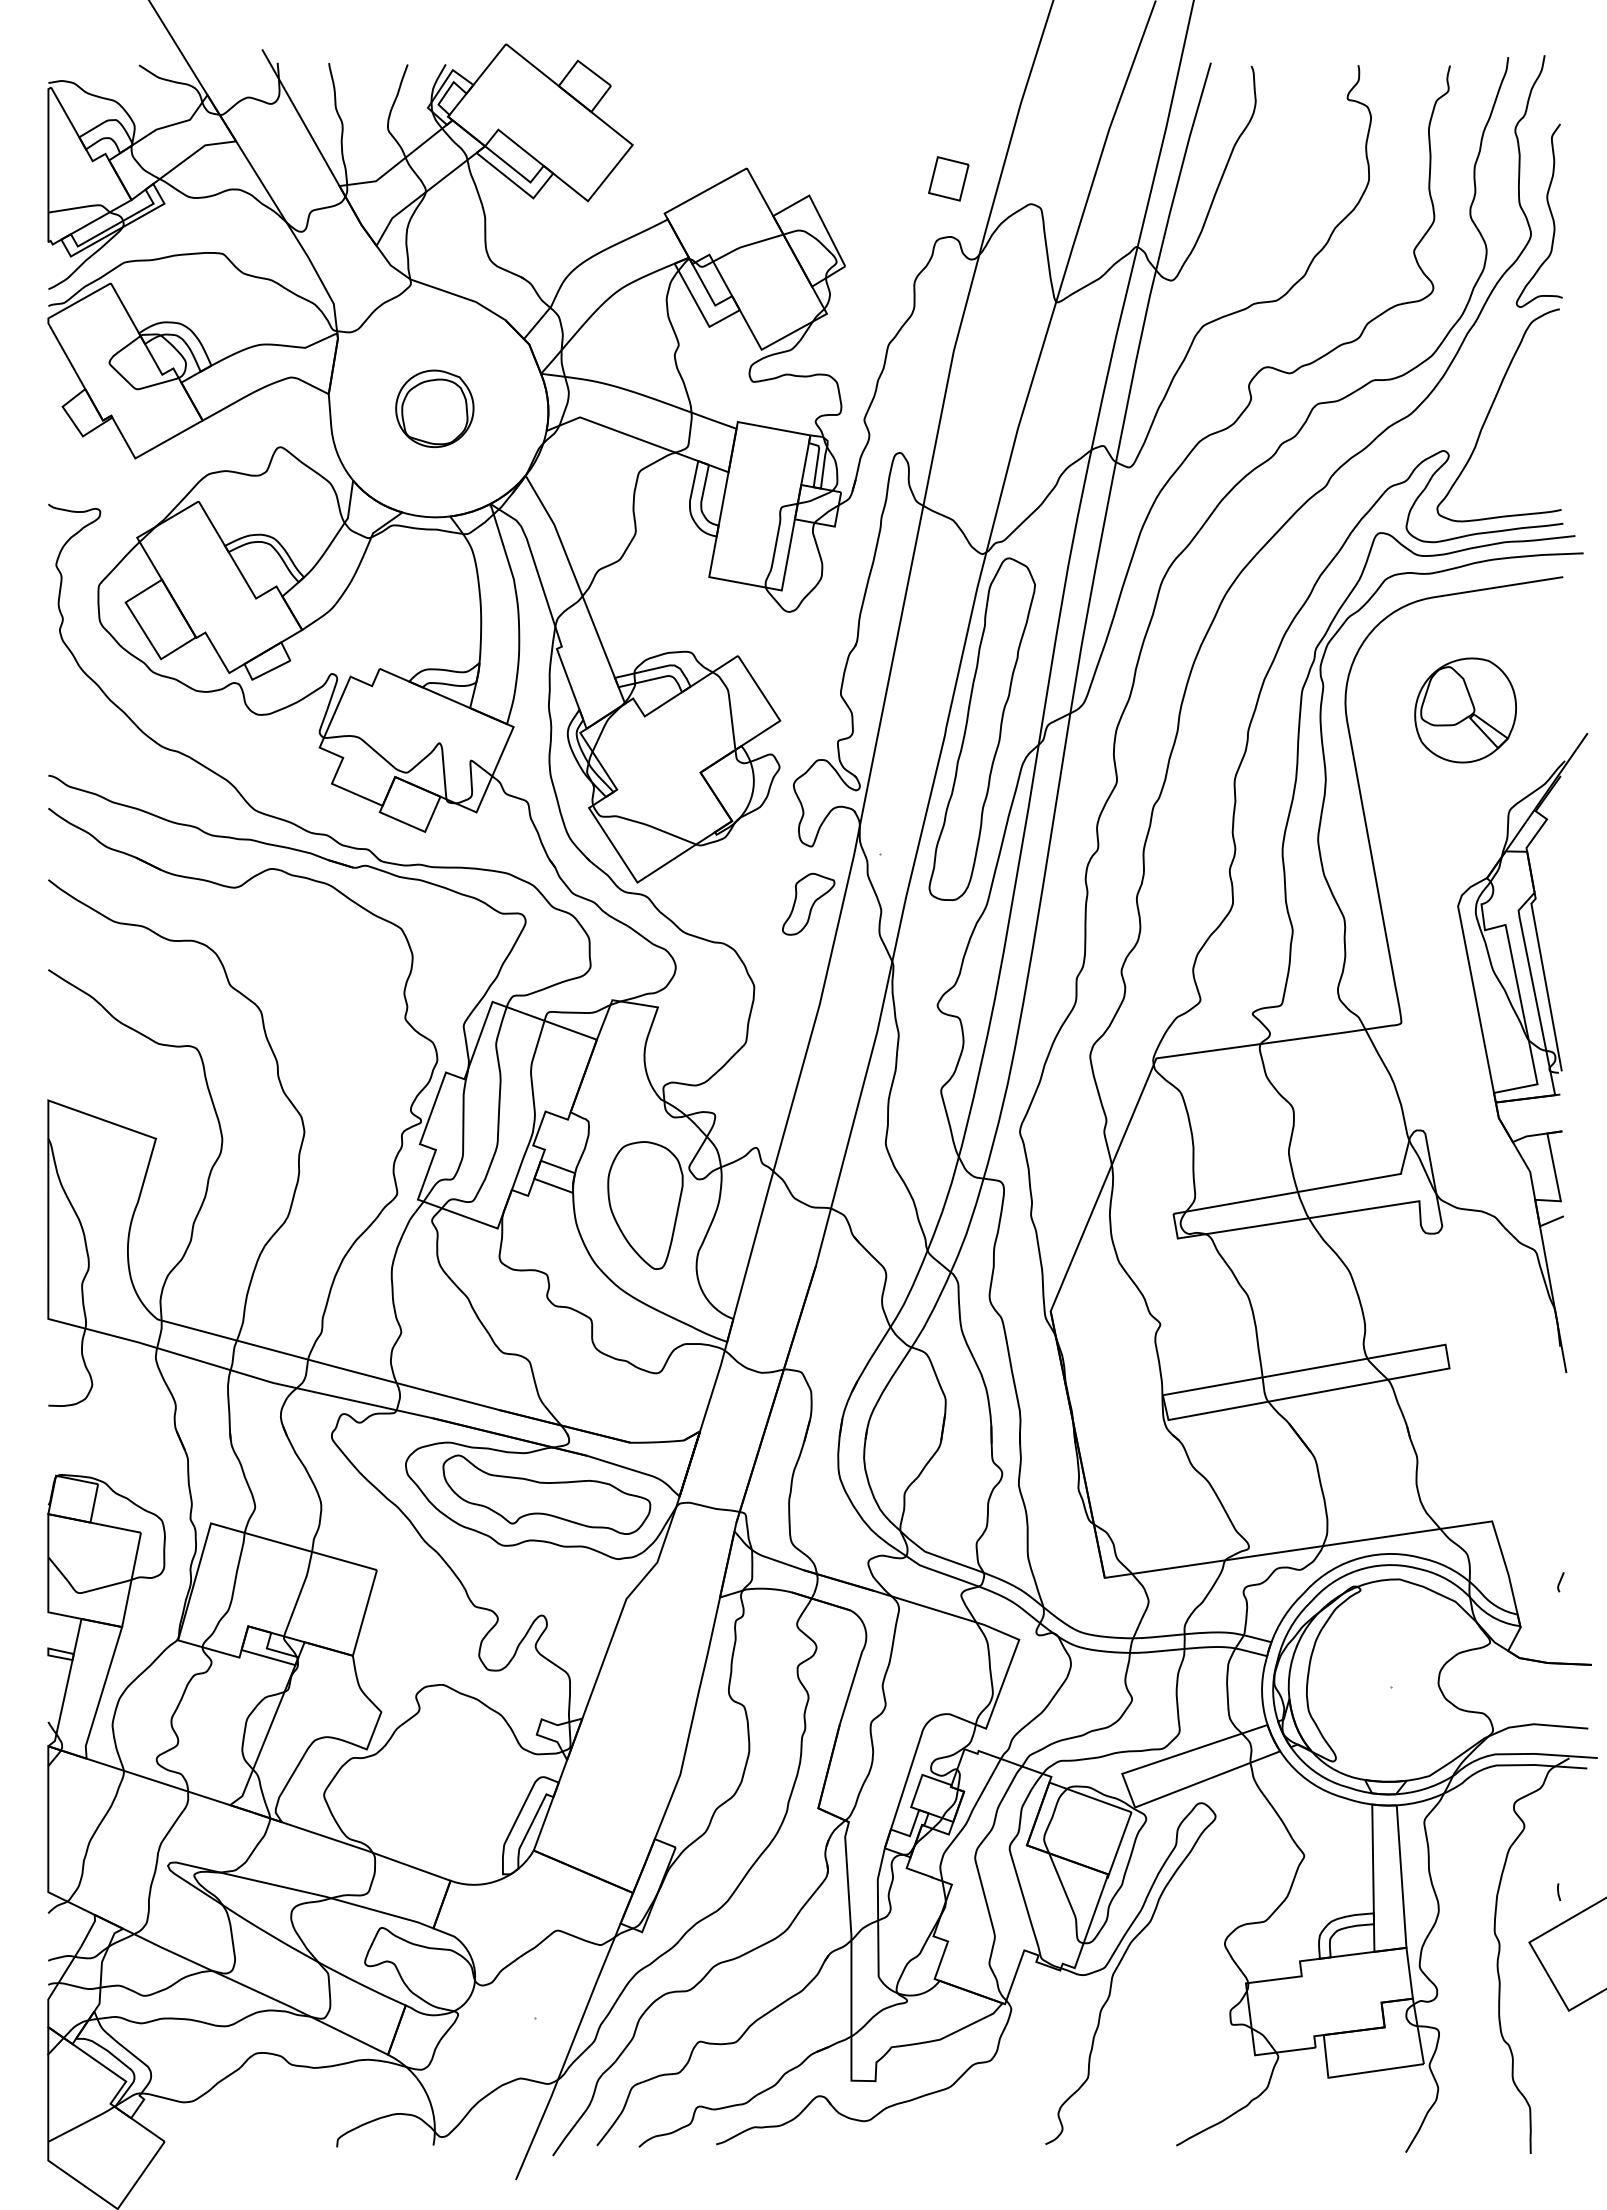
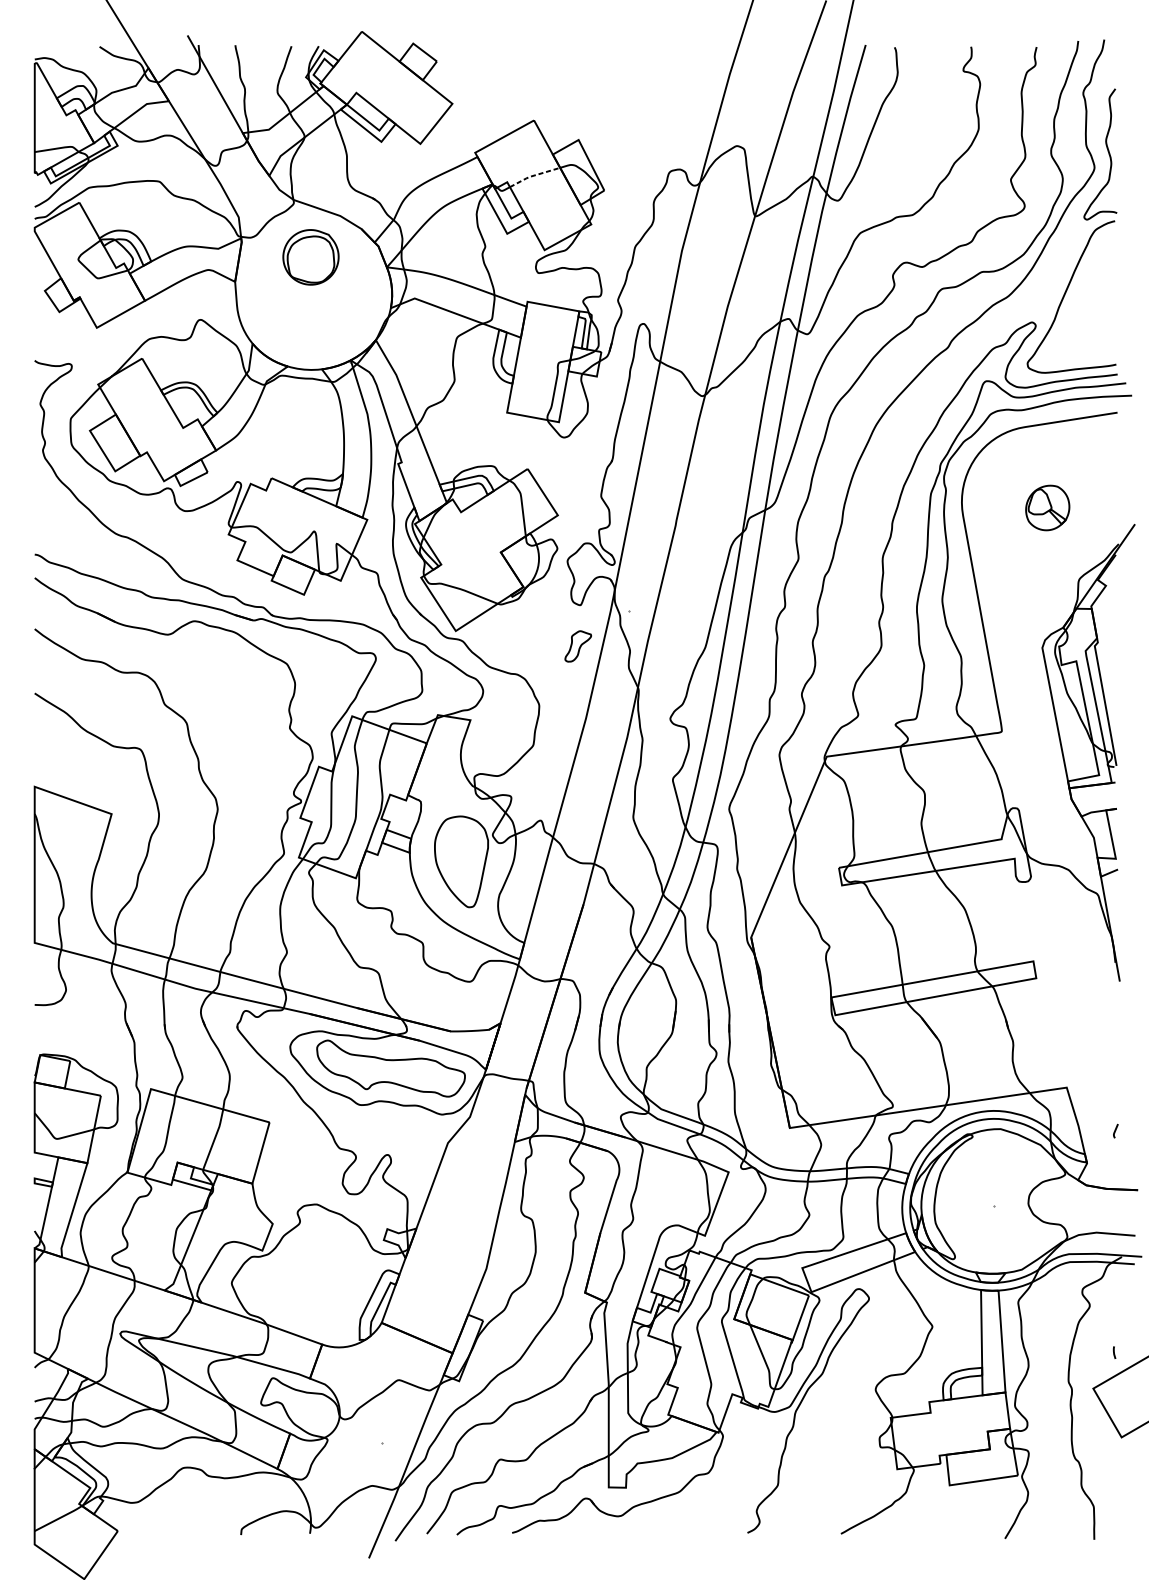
part: (948, 178) -> (678, 127), removed
line: (746, 245) -> (533, 175), solid -> dashed
part: (434, 408) -> (310, 257), moved
part: (1465, 710) -> (1047, 508), size x0.6
part: (981, 728) -> (701, 520), removed
part: (808, 903) -> (578, 645), size x0.7

